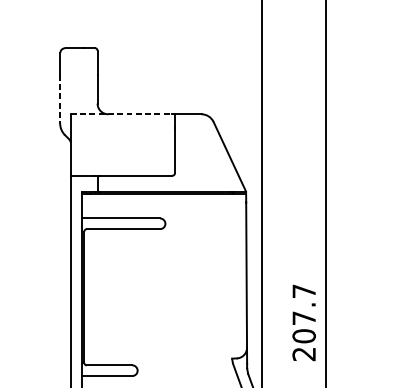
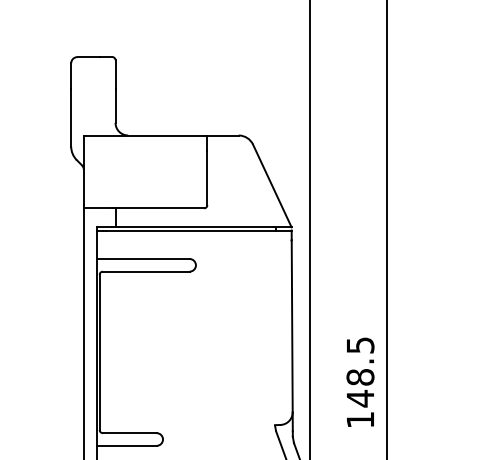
line: (60, 99) -> (71, 117), dashed -> solid
line: (122, 114) -> (144, 135), dashed -> solid
text: (304, 322) -> (360, 382), 207.7 -> 148.5

